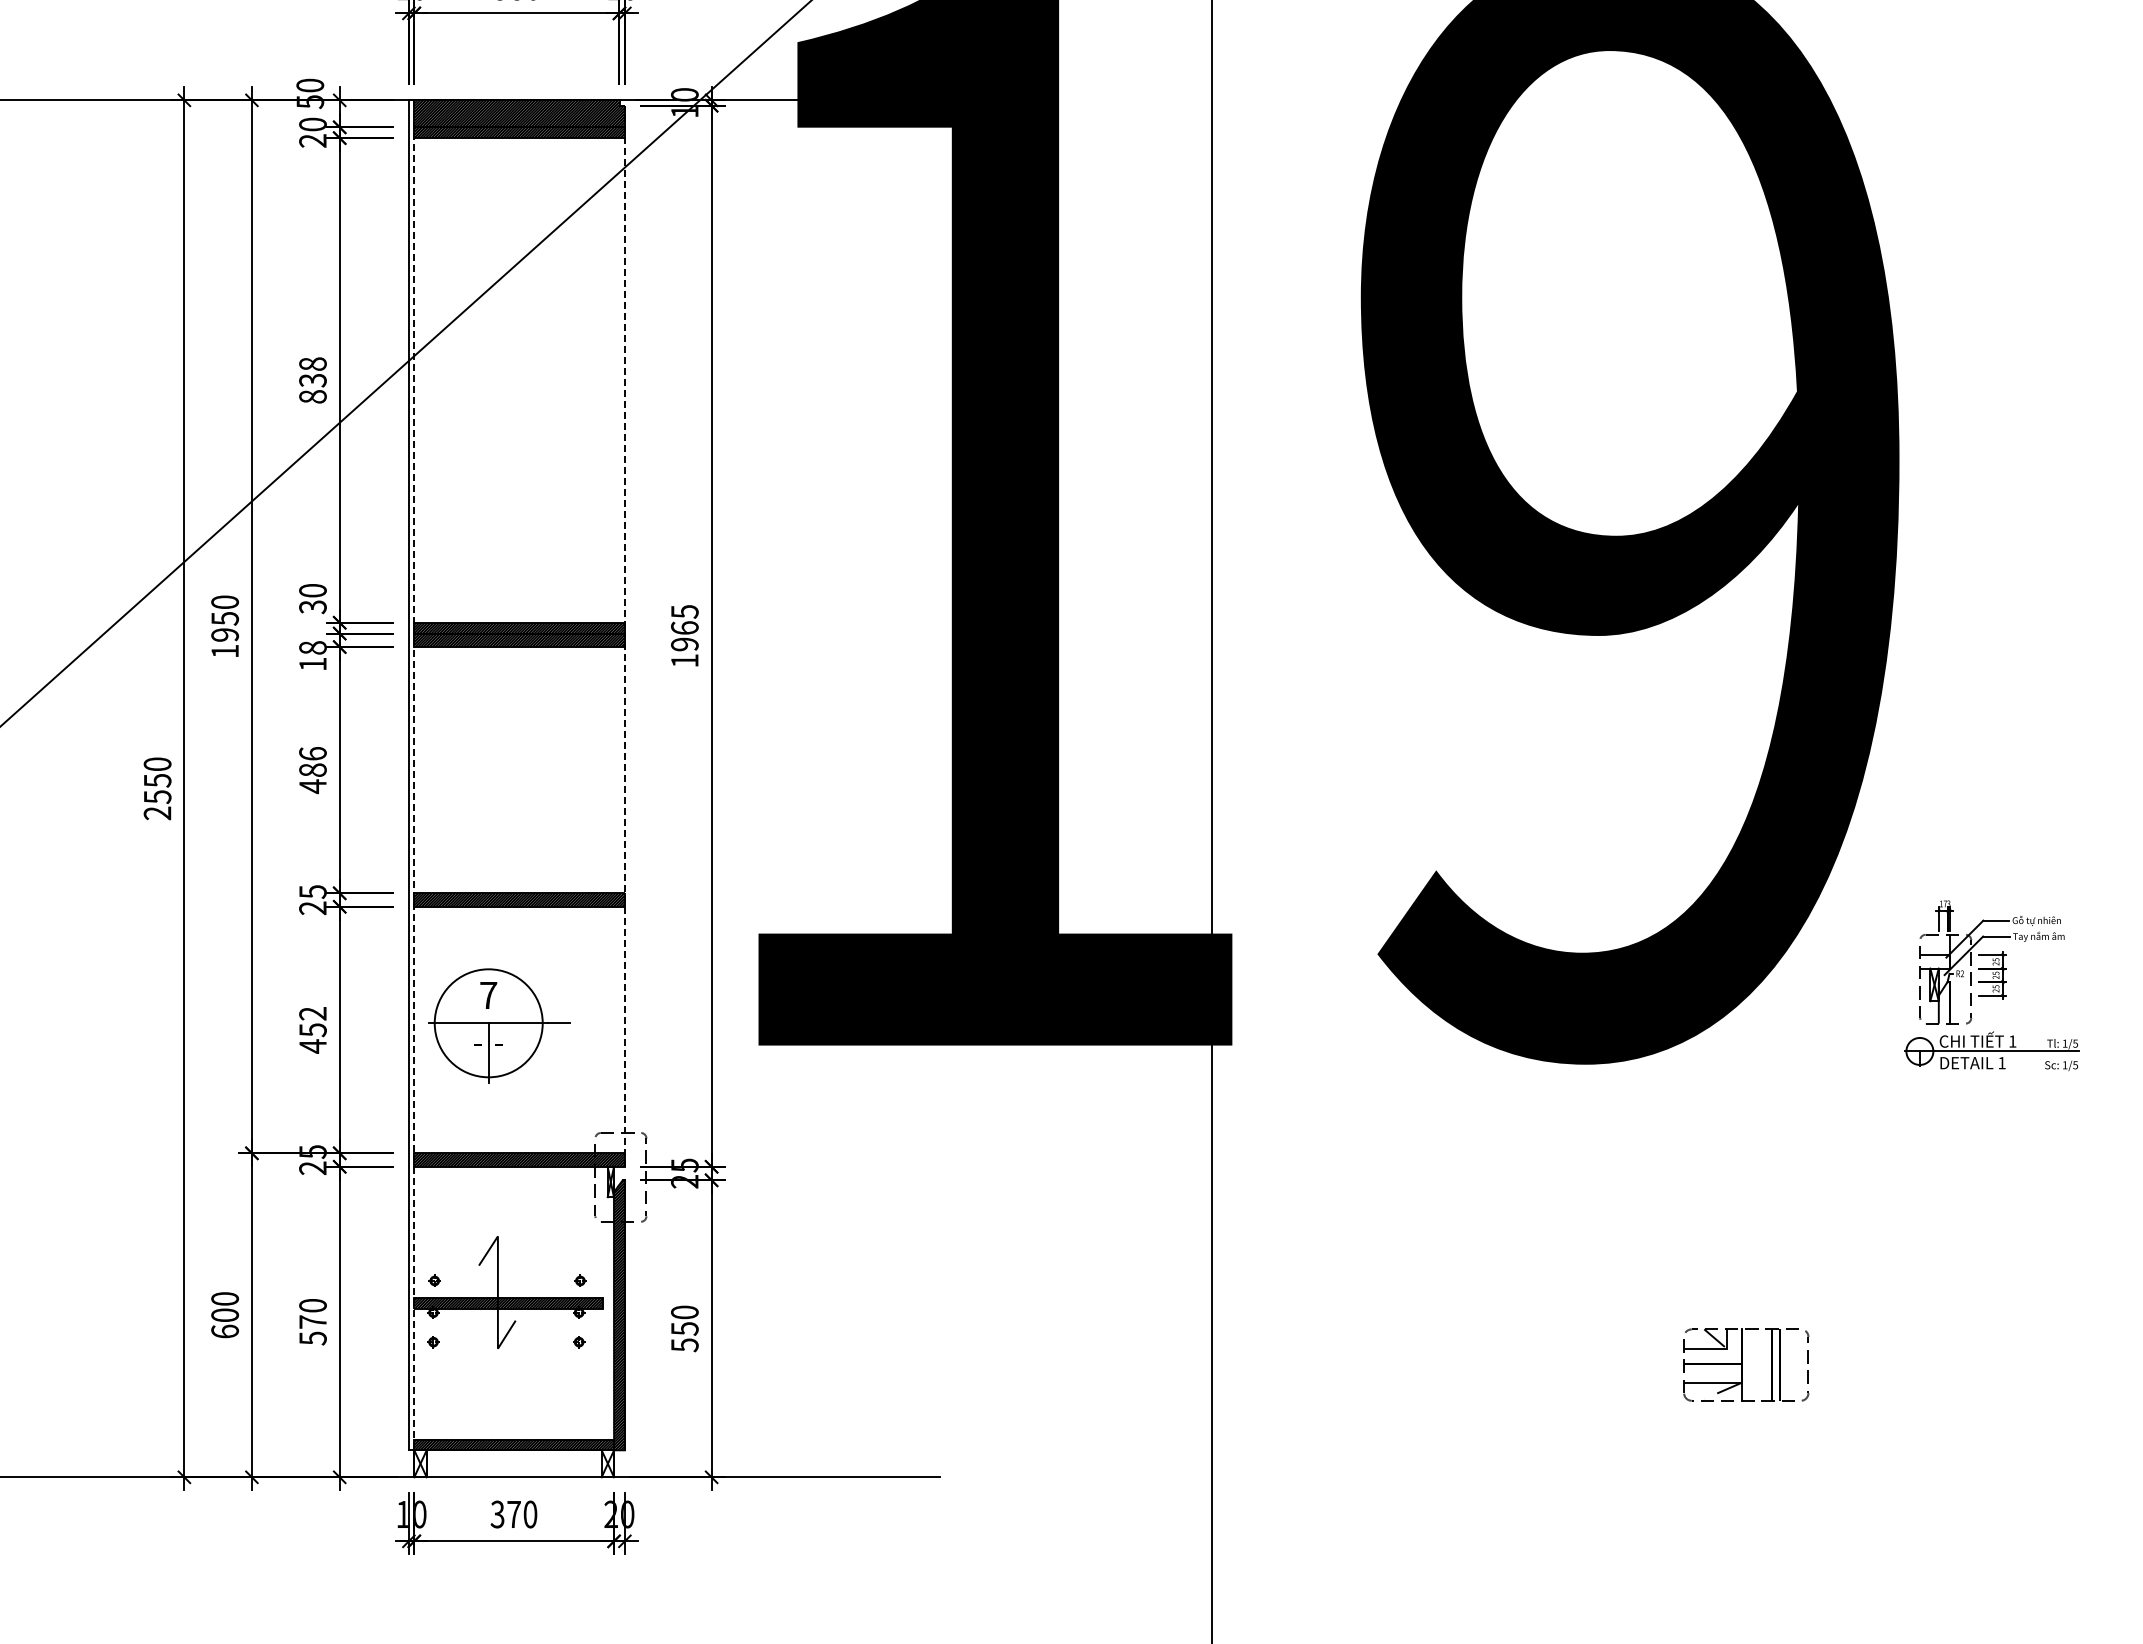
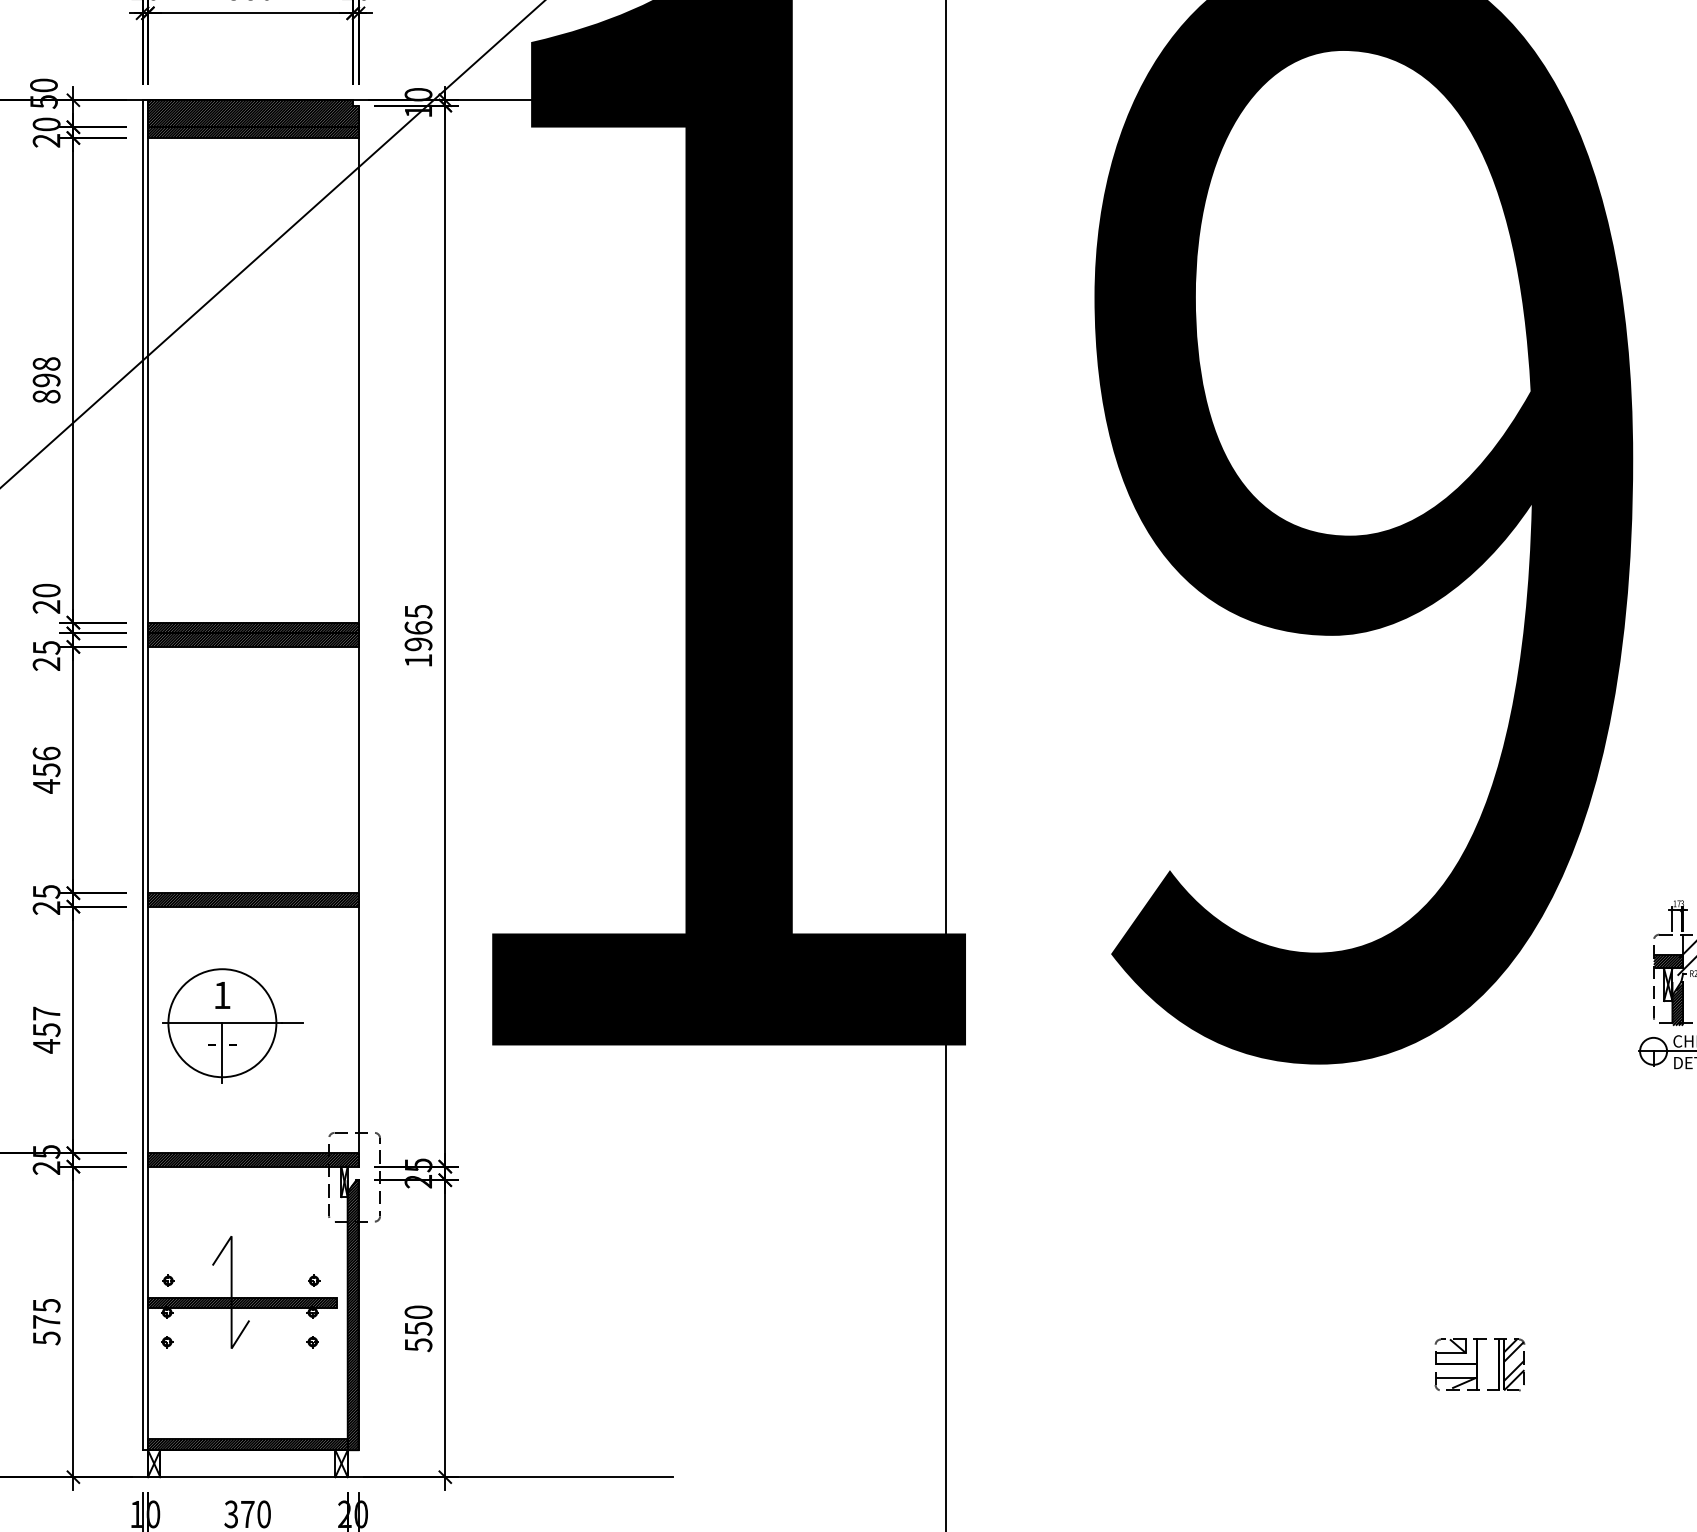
text: (312, 380) -> (46, 380), 838 -> 898
text: (312, 607) -> (46, 607), 30 -> 20
line: (624, 636) -> (358, 636), dashed -> solid
text: (312, 656) -> (46, 656), 18 -> 25
text: (312, 770) -> (46, 770), 486 -> 456
line: (414, 789) -> (148, 789), dashed -> solid
hatch: (1934, 961) -> (1668, 961), added
text: (488, 995) -> (222, 995), 7 -> 1
hatch: (1943, 1004) -> (1677, 1004), added
text: (312, 1013) -> (46, 1013), 452 -> 457
text: (312, 1305) -> (46, 1305), 570 -> 575
part: (1746, 1364) -> (1480, 1364), size x0.71

